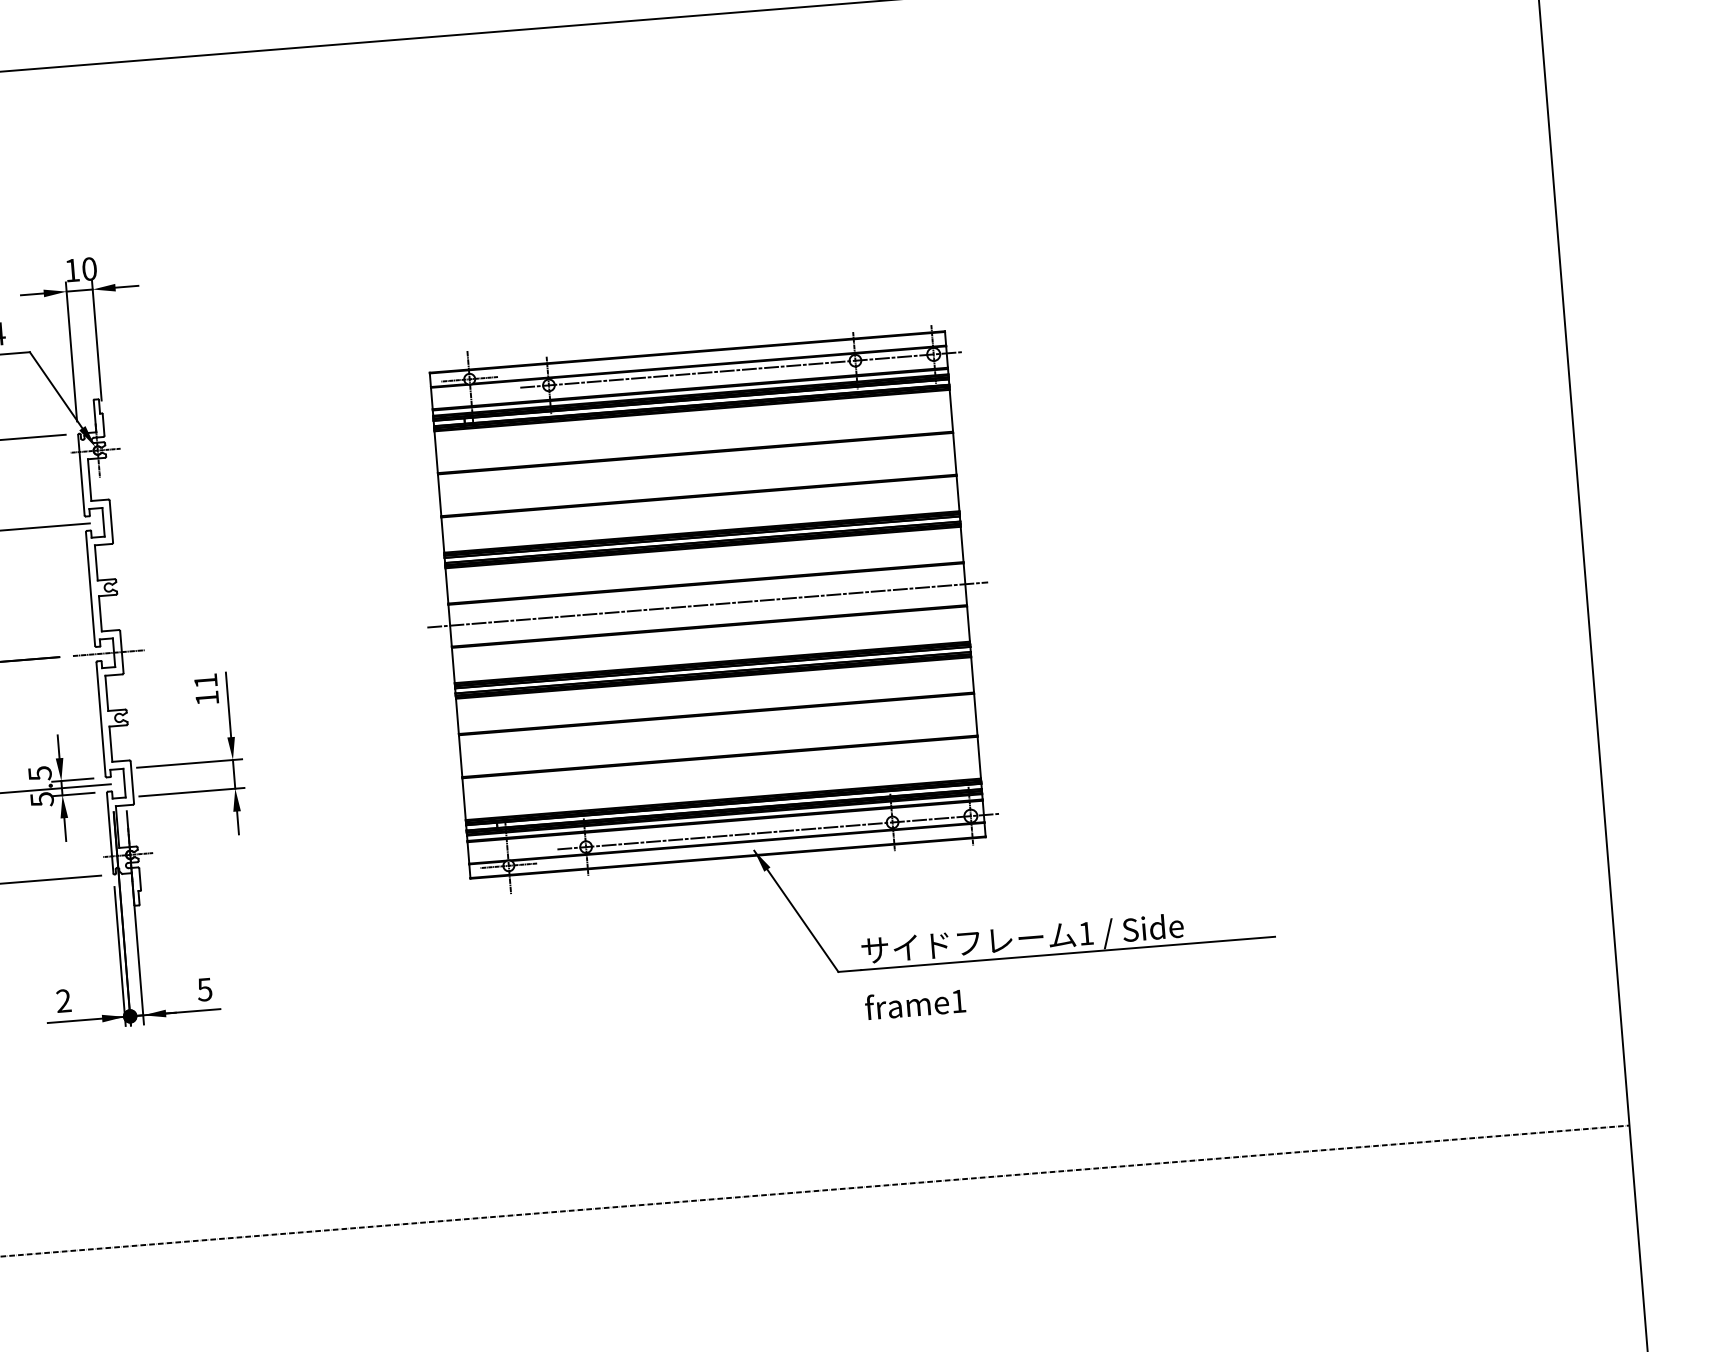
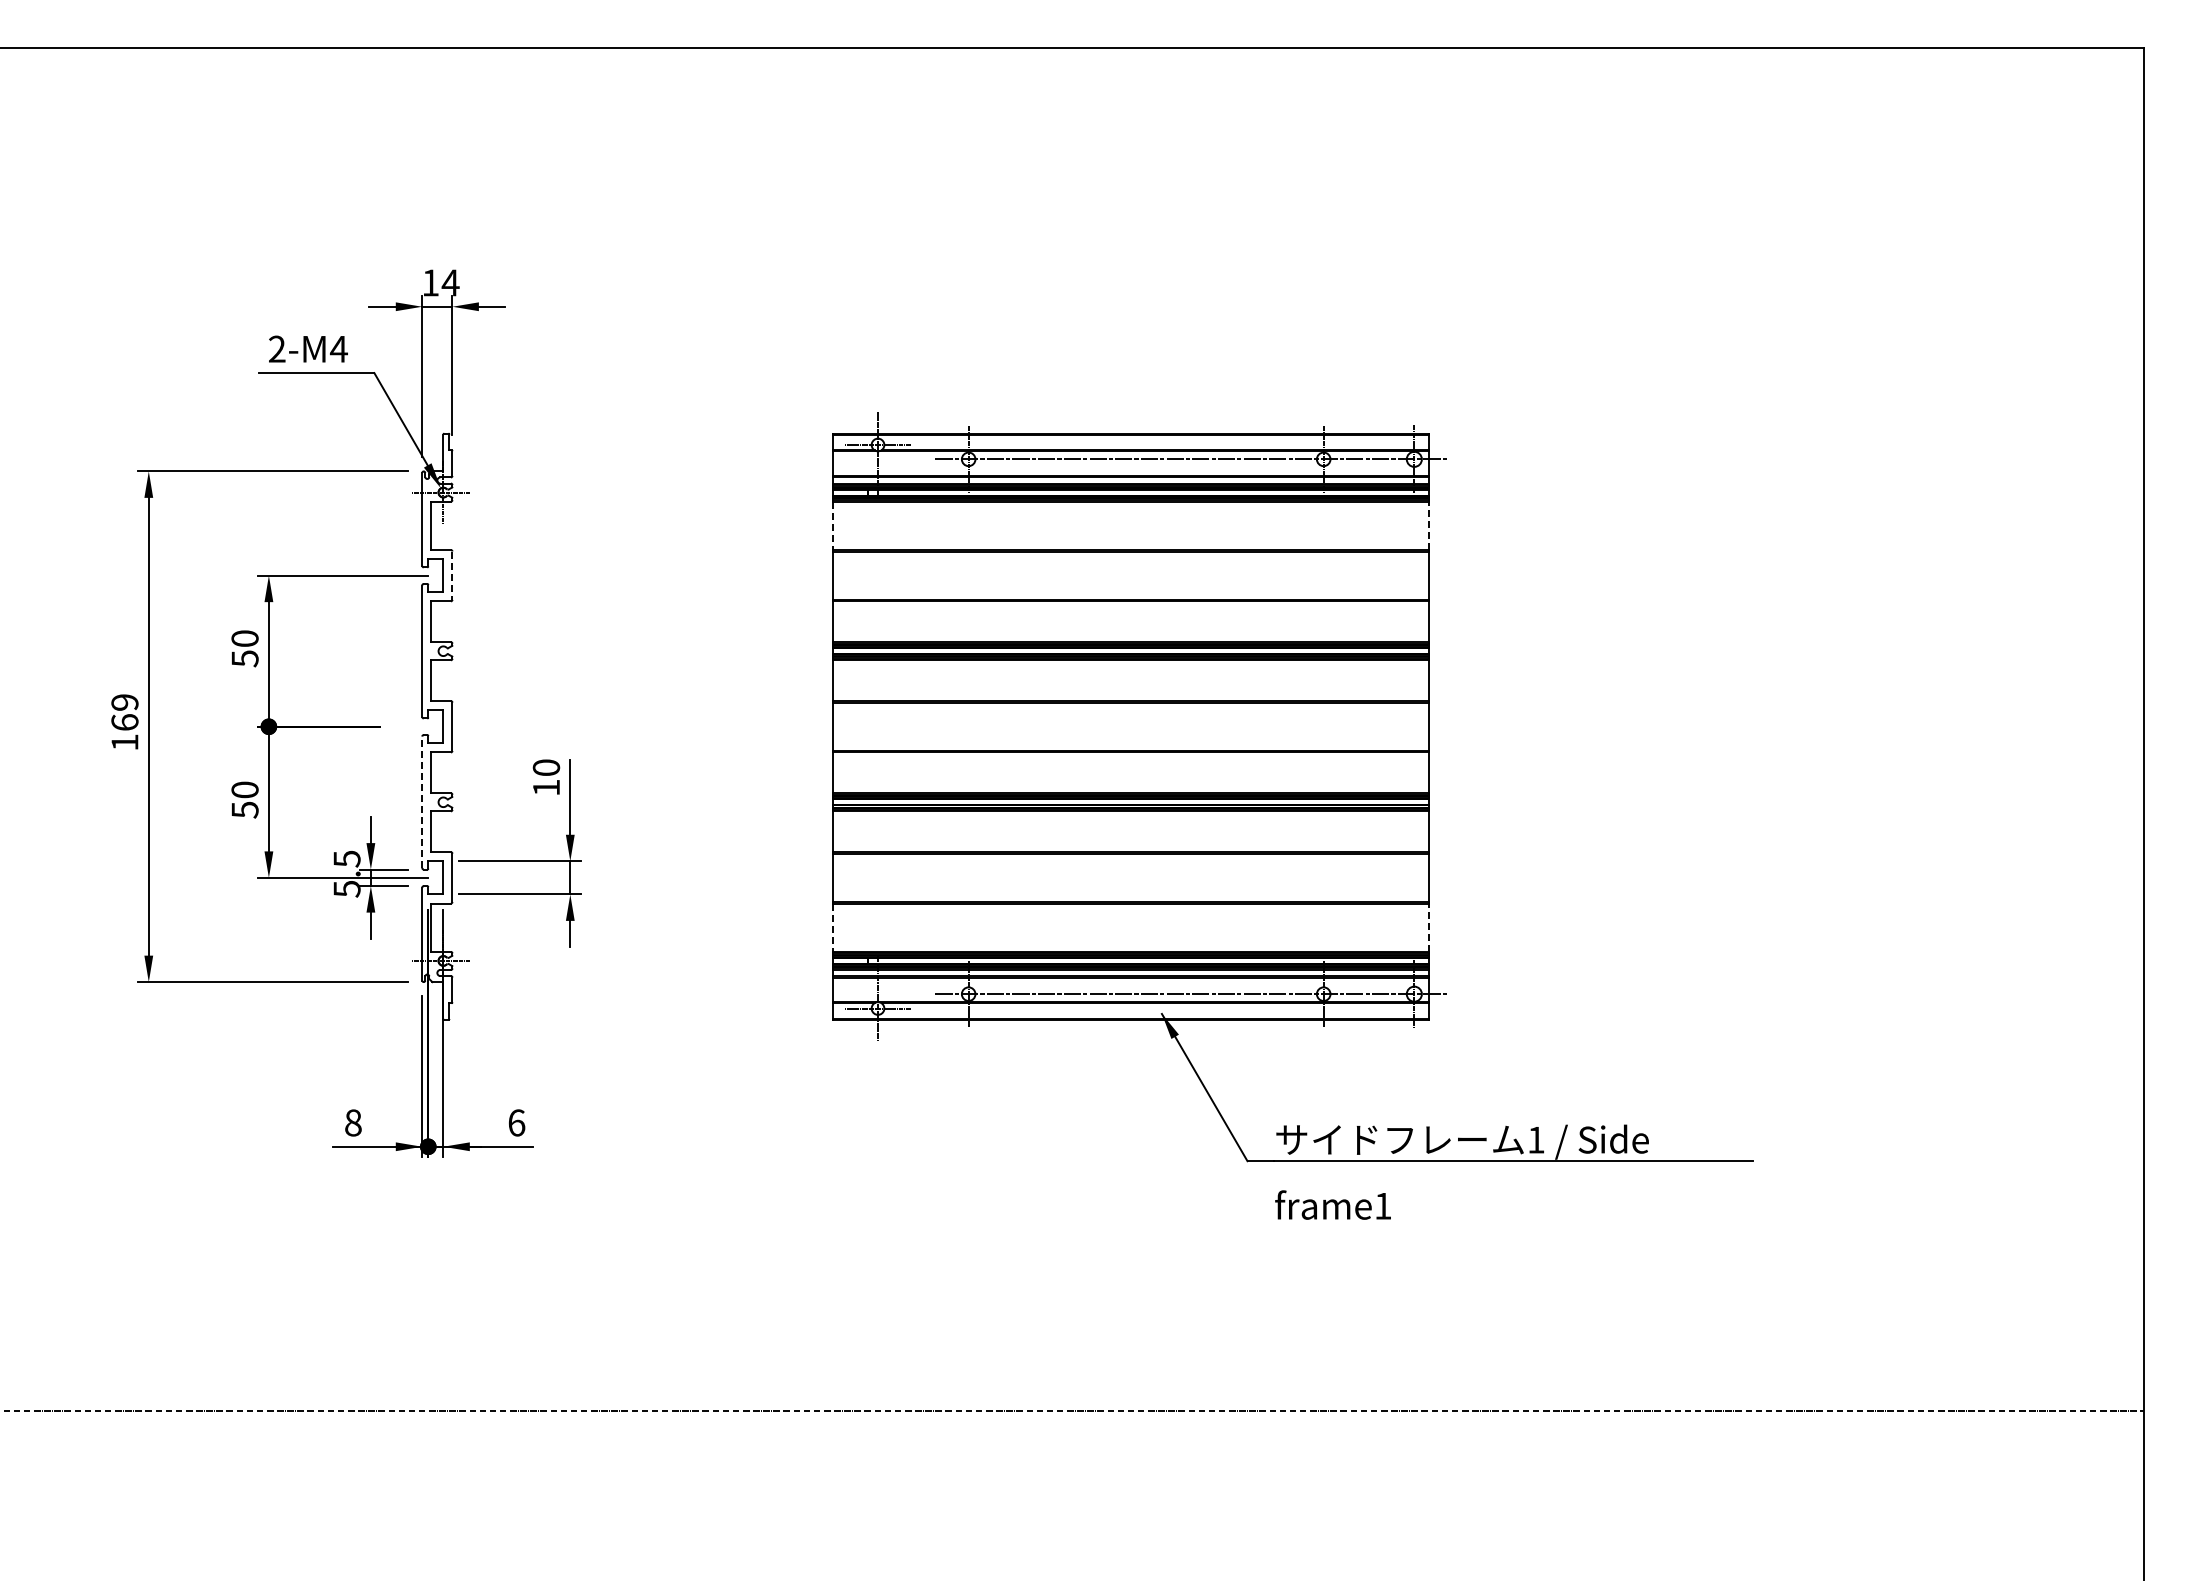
text: (89, 268) -> (450, 282), 10 -> 14
line: (951, 410) -> (1429, 525), solid -> dashed
line: (436, 452) -> (832, 526), solid -> dashed
line: (111, 522) -> (452, 576), solid -> dashed
line: (707, 604) -> (1130, 726), removed
line: (108, 652) -> (436, 726), removed
text: (205, 680) -> (546, 767), 11 -> 10
line: (101, 719) -> (422, 802), solid -> dashed
line: (979, 757) -> (1429, 927), solid -> dashed
line: (463, 799) -> (832, 928), solid -> dashed
text: (204, 989) -> (516, 1122), 5 -> 6
text: (63, 1000) -> (353, 1122), 2 -> 8

